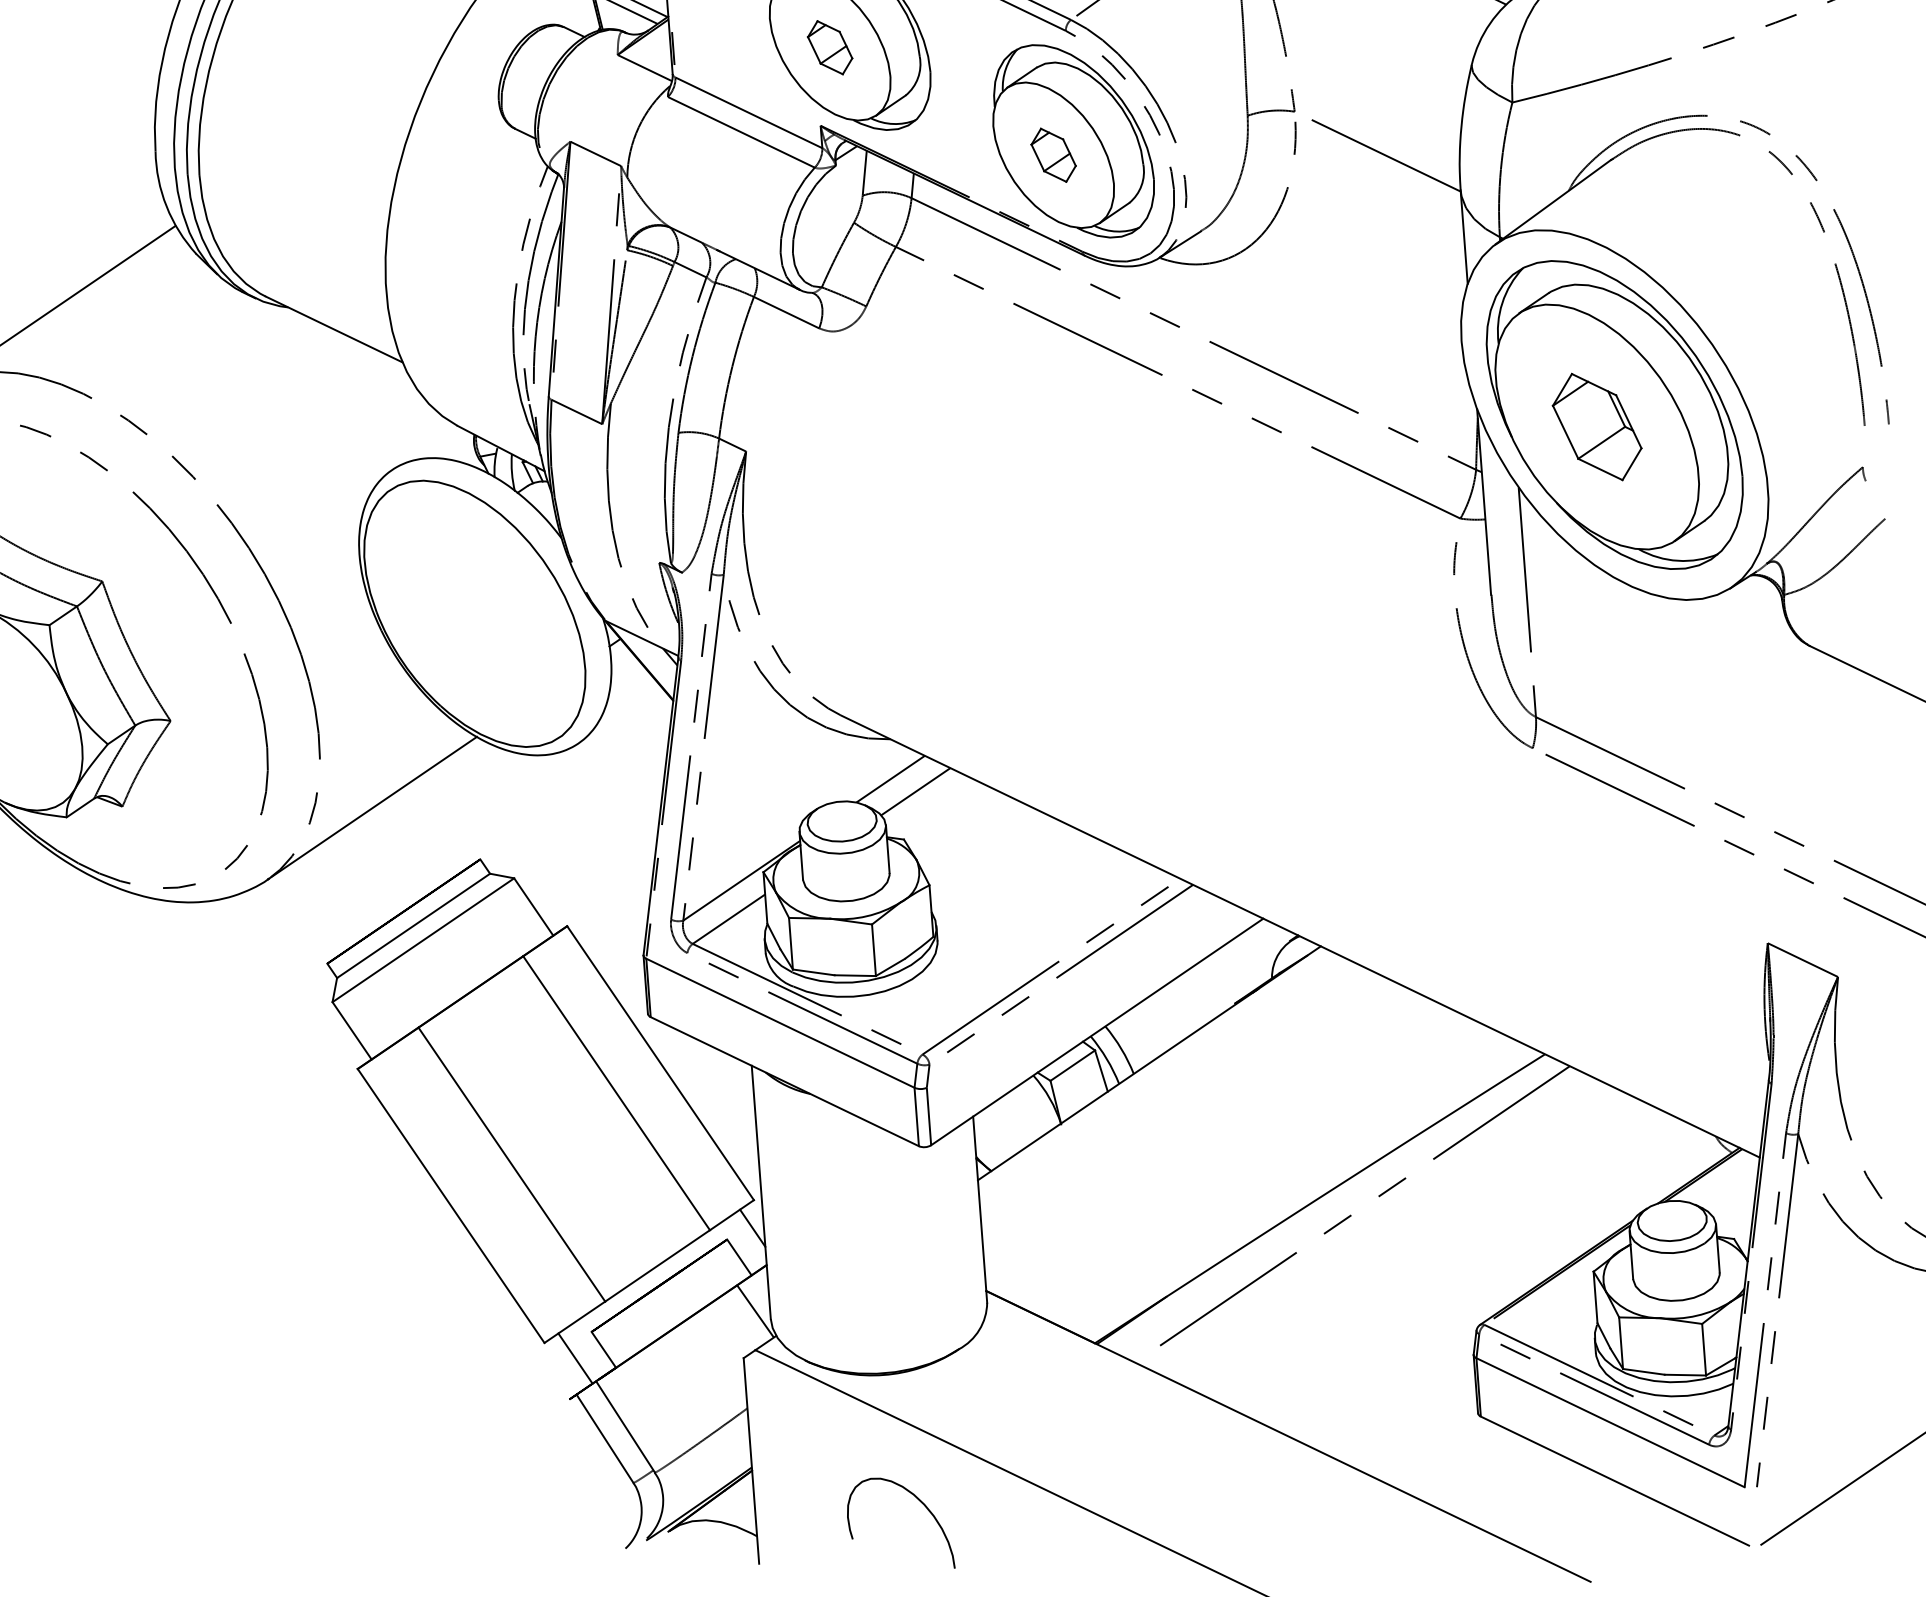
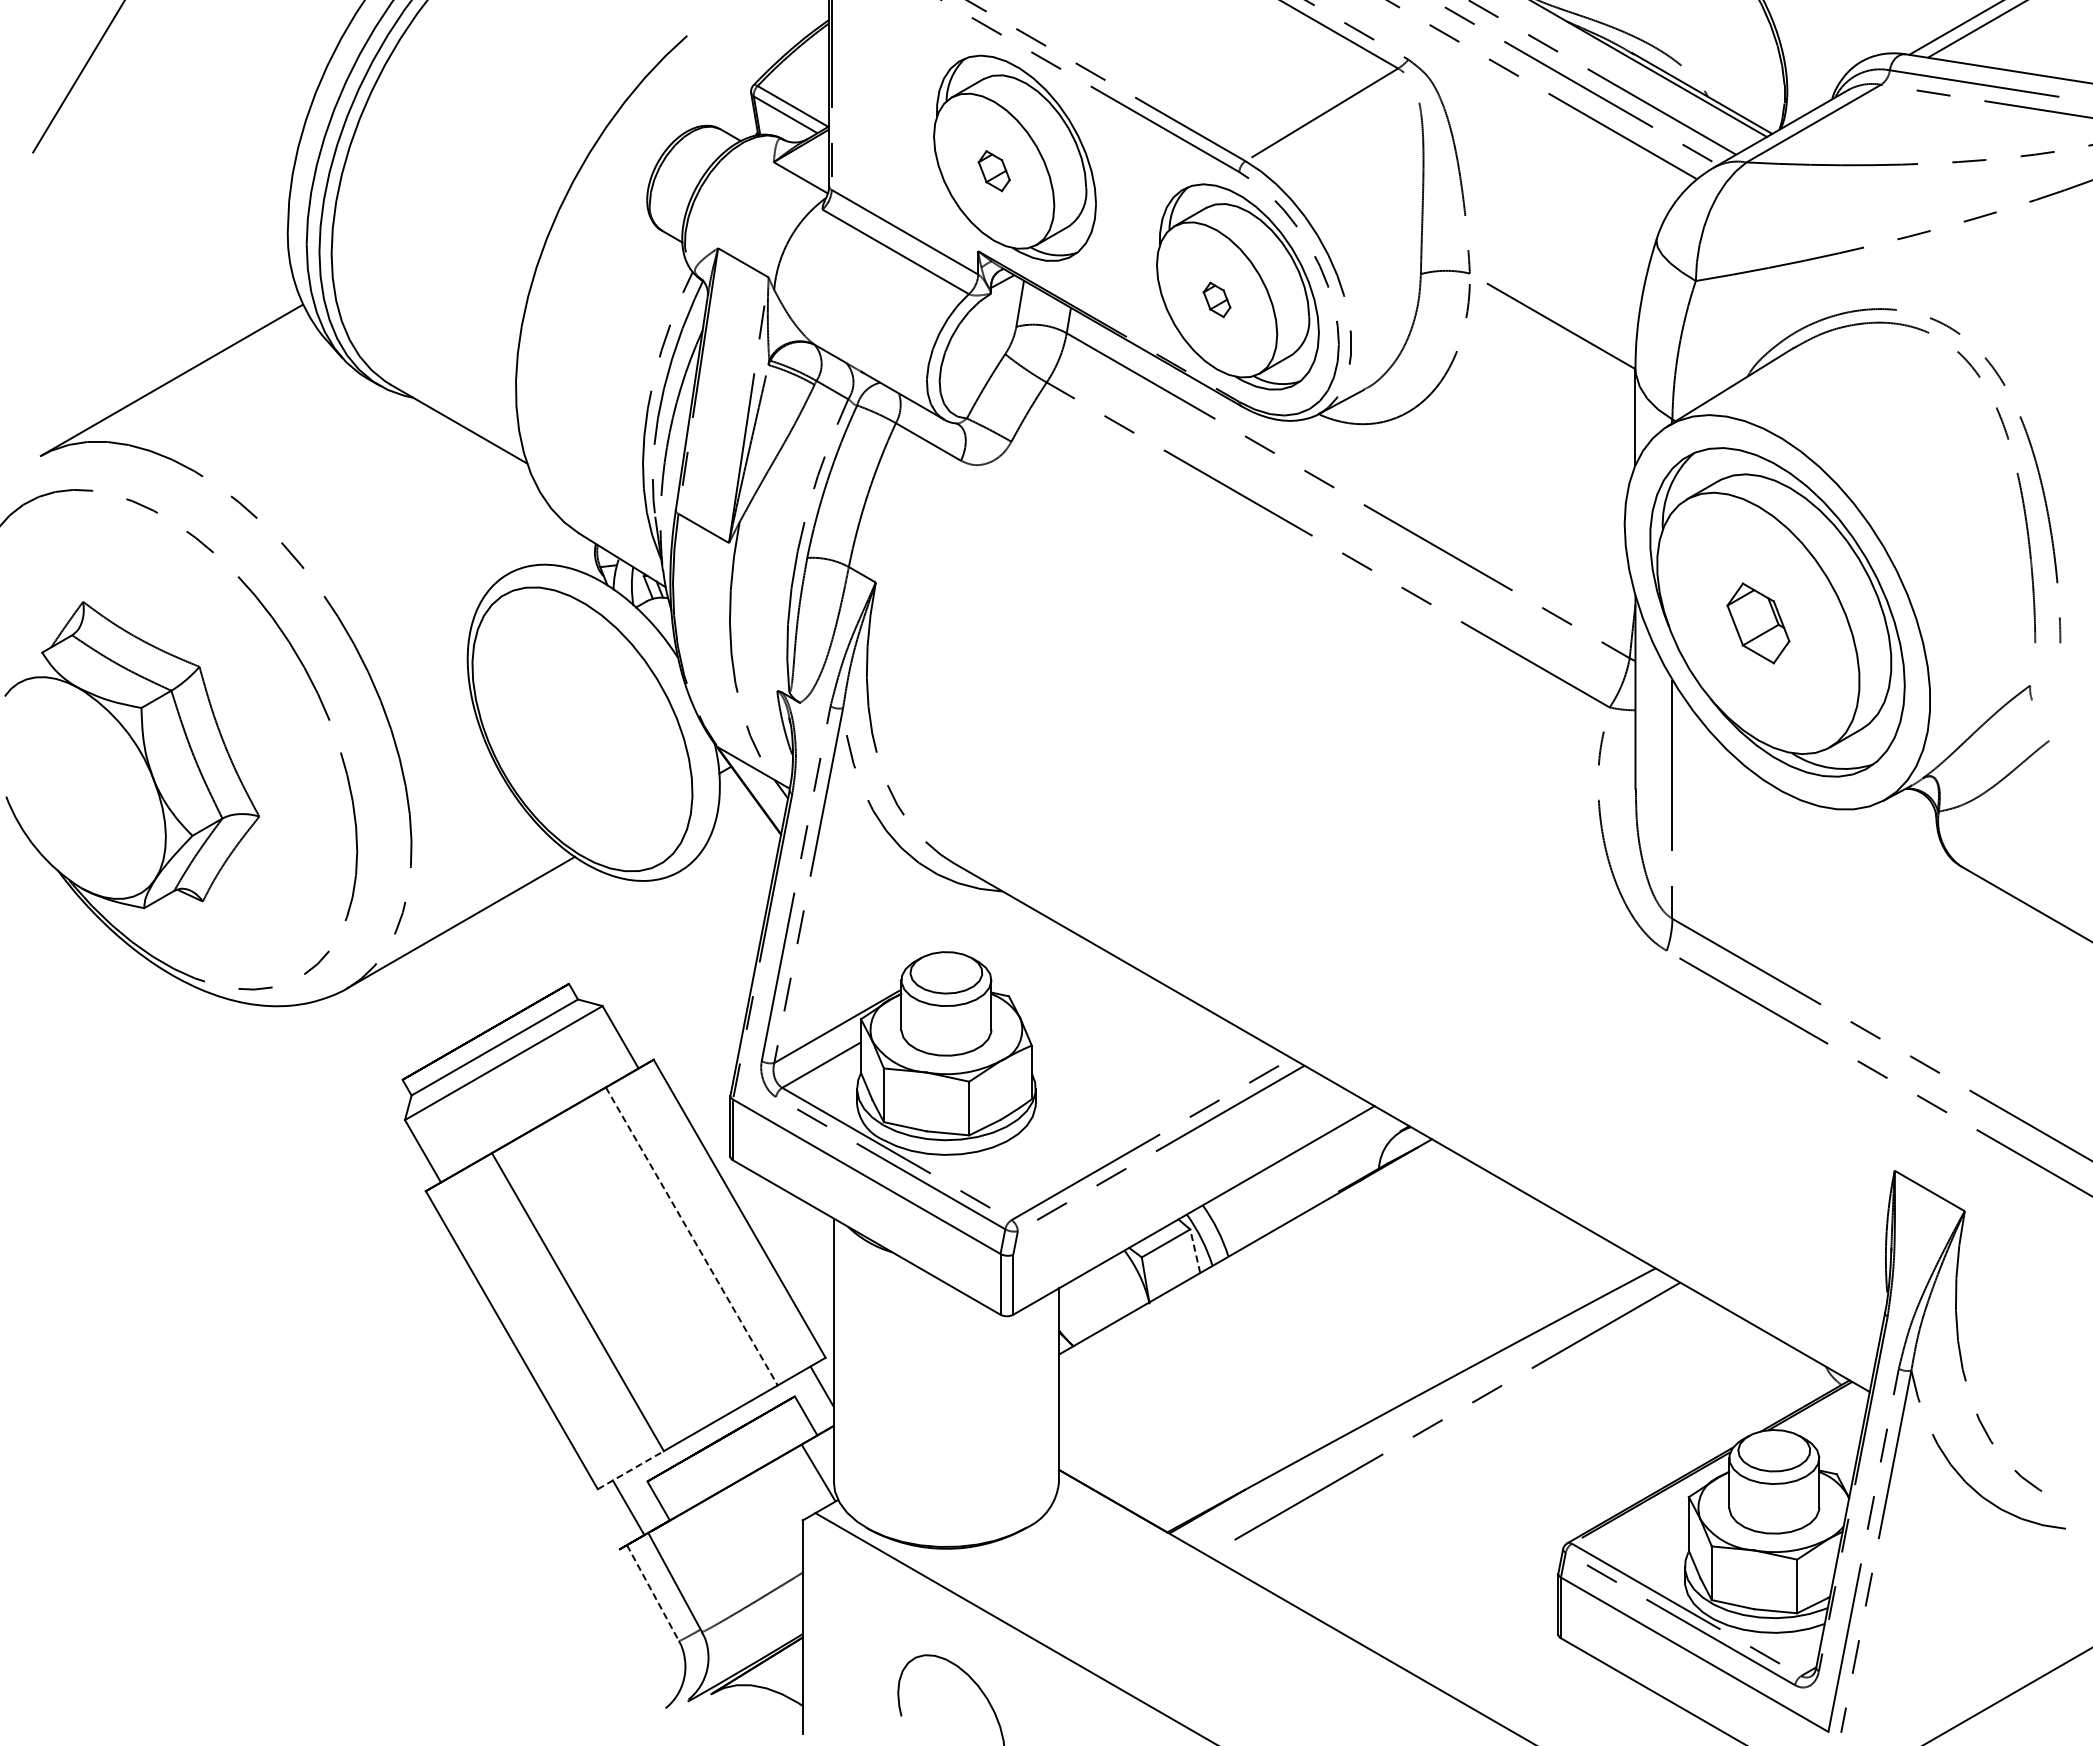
part: (830, 47) -> (994, 170), size x0.7
part: (1053, 154) -> (1216, 299), size x0.6
part: (1597, 427) -> (1758, 623), size x0.7
line: (890, 778) -> (999, 932), removed
line: (915, 791) -> (1024, 947), removed
line: (1101, 1070) -> (1195, 1250), solid -> dashed
line: (617, 1093) -> (692, 1236), solid -> dashed
line: (575, 1321) -> (631, 1469), solid -> dashed
line: (605, 1439) -> (653, 1593), solid -> dashed

